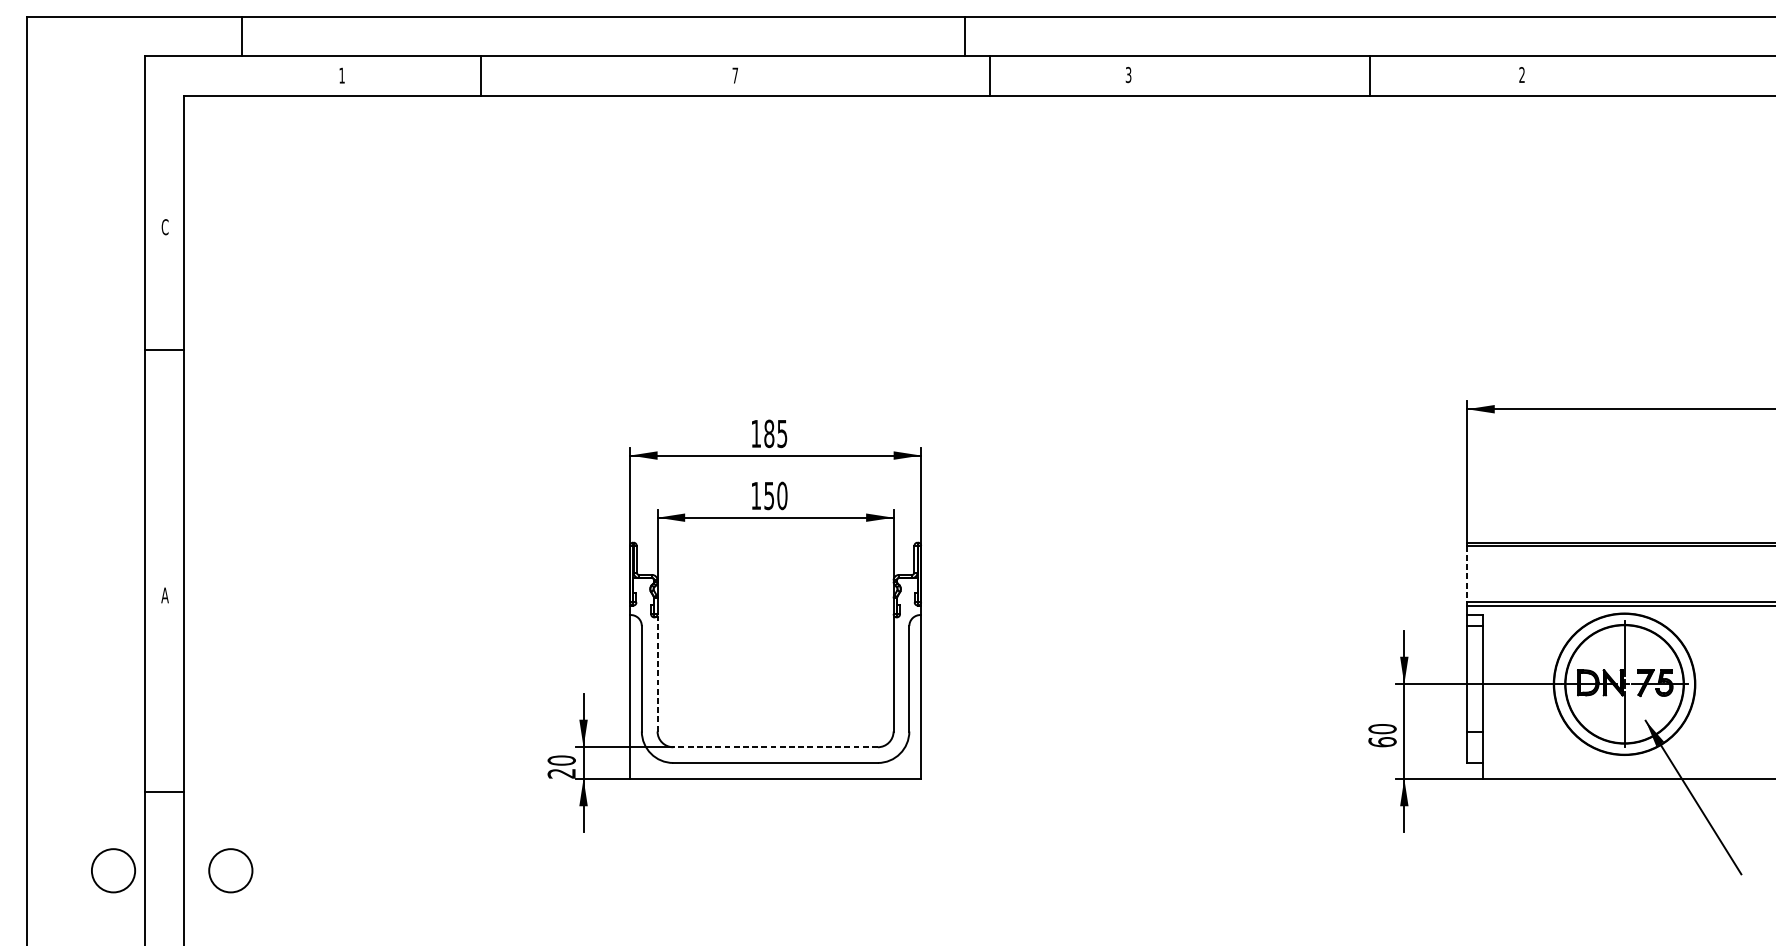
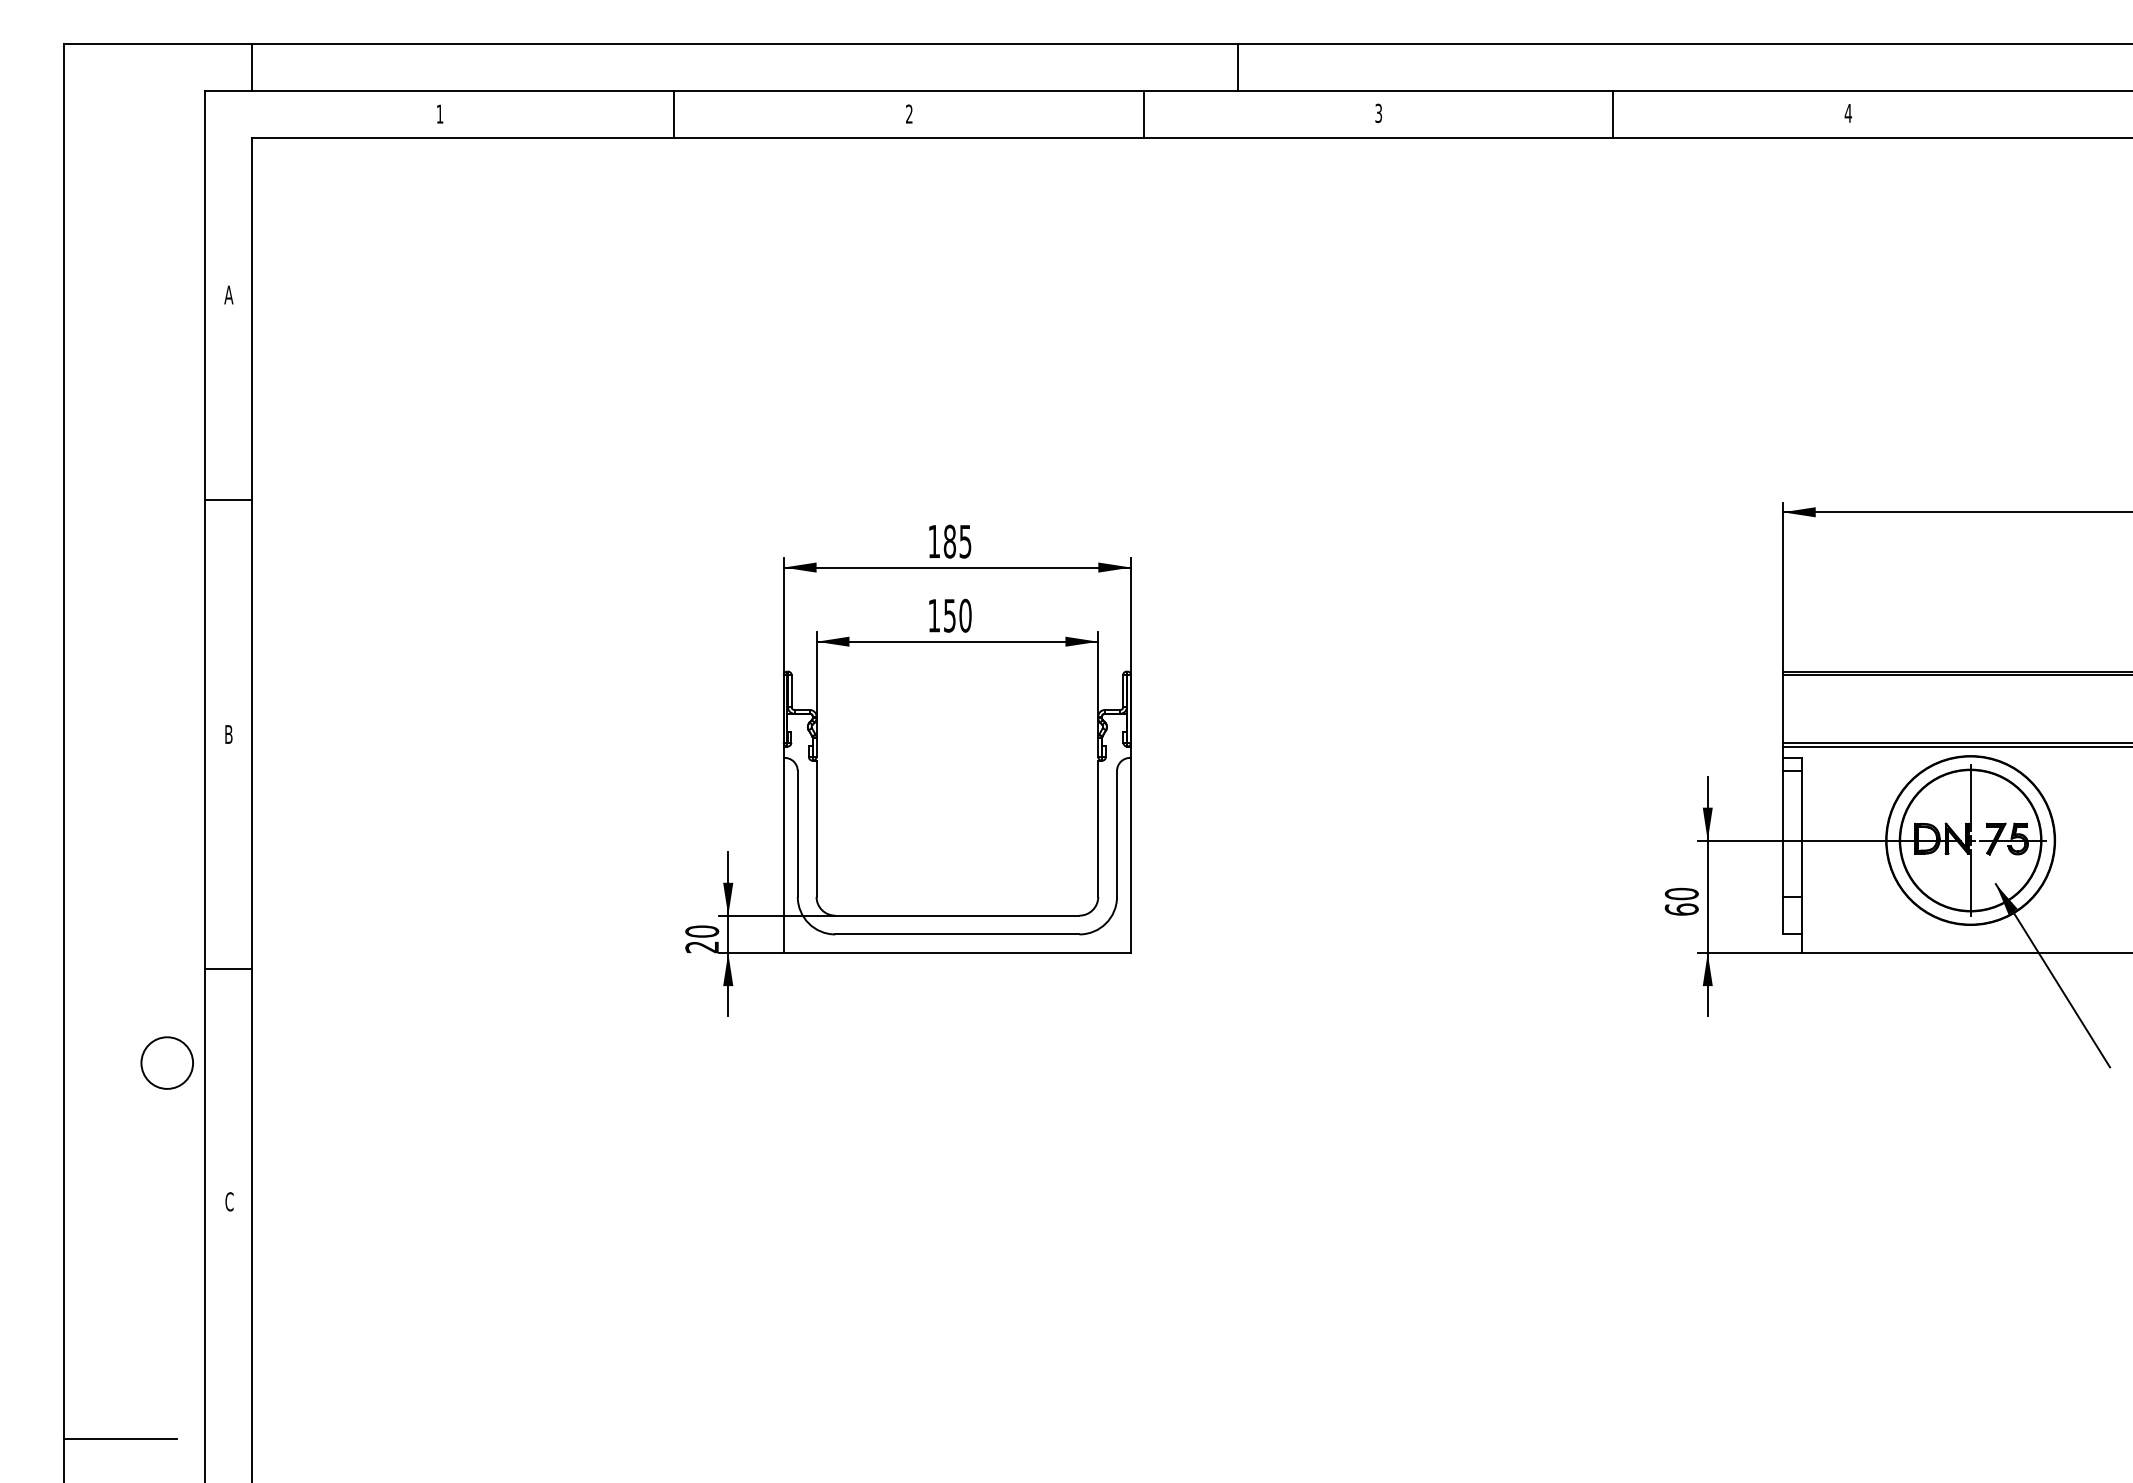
line: (241, 36) -> (251, 67), moved
line: (965, 36) -> (1237, 67), moved
text: (1521, 74) -> (1847, 112), 2 -> 4
line: (481, 75) -> (674, 114), moved
text: (735, 75) -> (909, 113), 7 -> 2
line: (989, 75) -> (1143, 114), moved
line: (1370, 75) -> (1613, 114), moved
text: (164, 226) -> (228, 294), C -> A
line: (163, 349) -> (227, 499), moved
line: (1466, 574) -> (1782, 709), dashed -> solid
text: (164, 595) -> (228, 734), A -> B
line: (657, 674) -> (816, 828), dashed -> solid
line: (774, 747) -> (956, 915), dashed -> solid
circle: (230, 870) -> (306, 1062), removed

